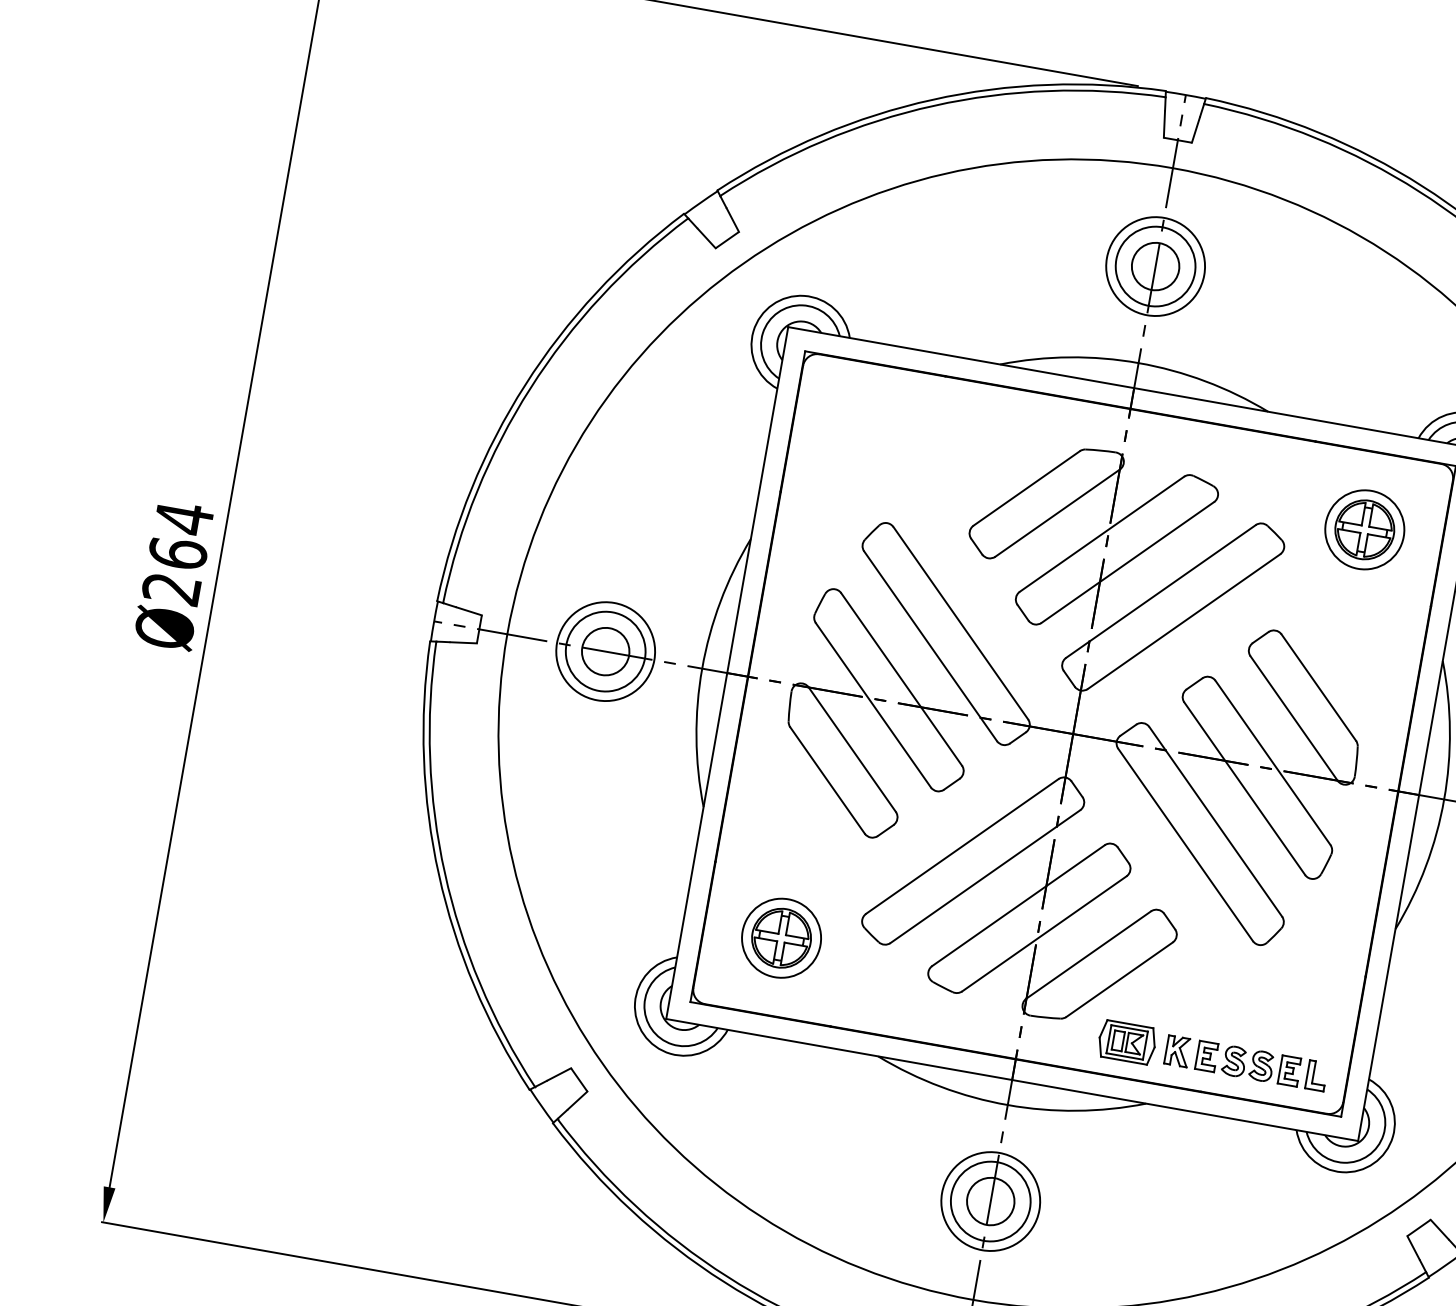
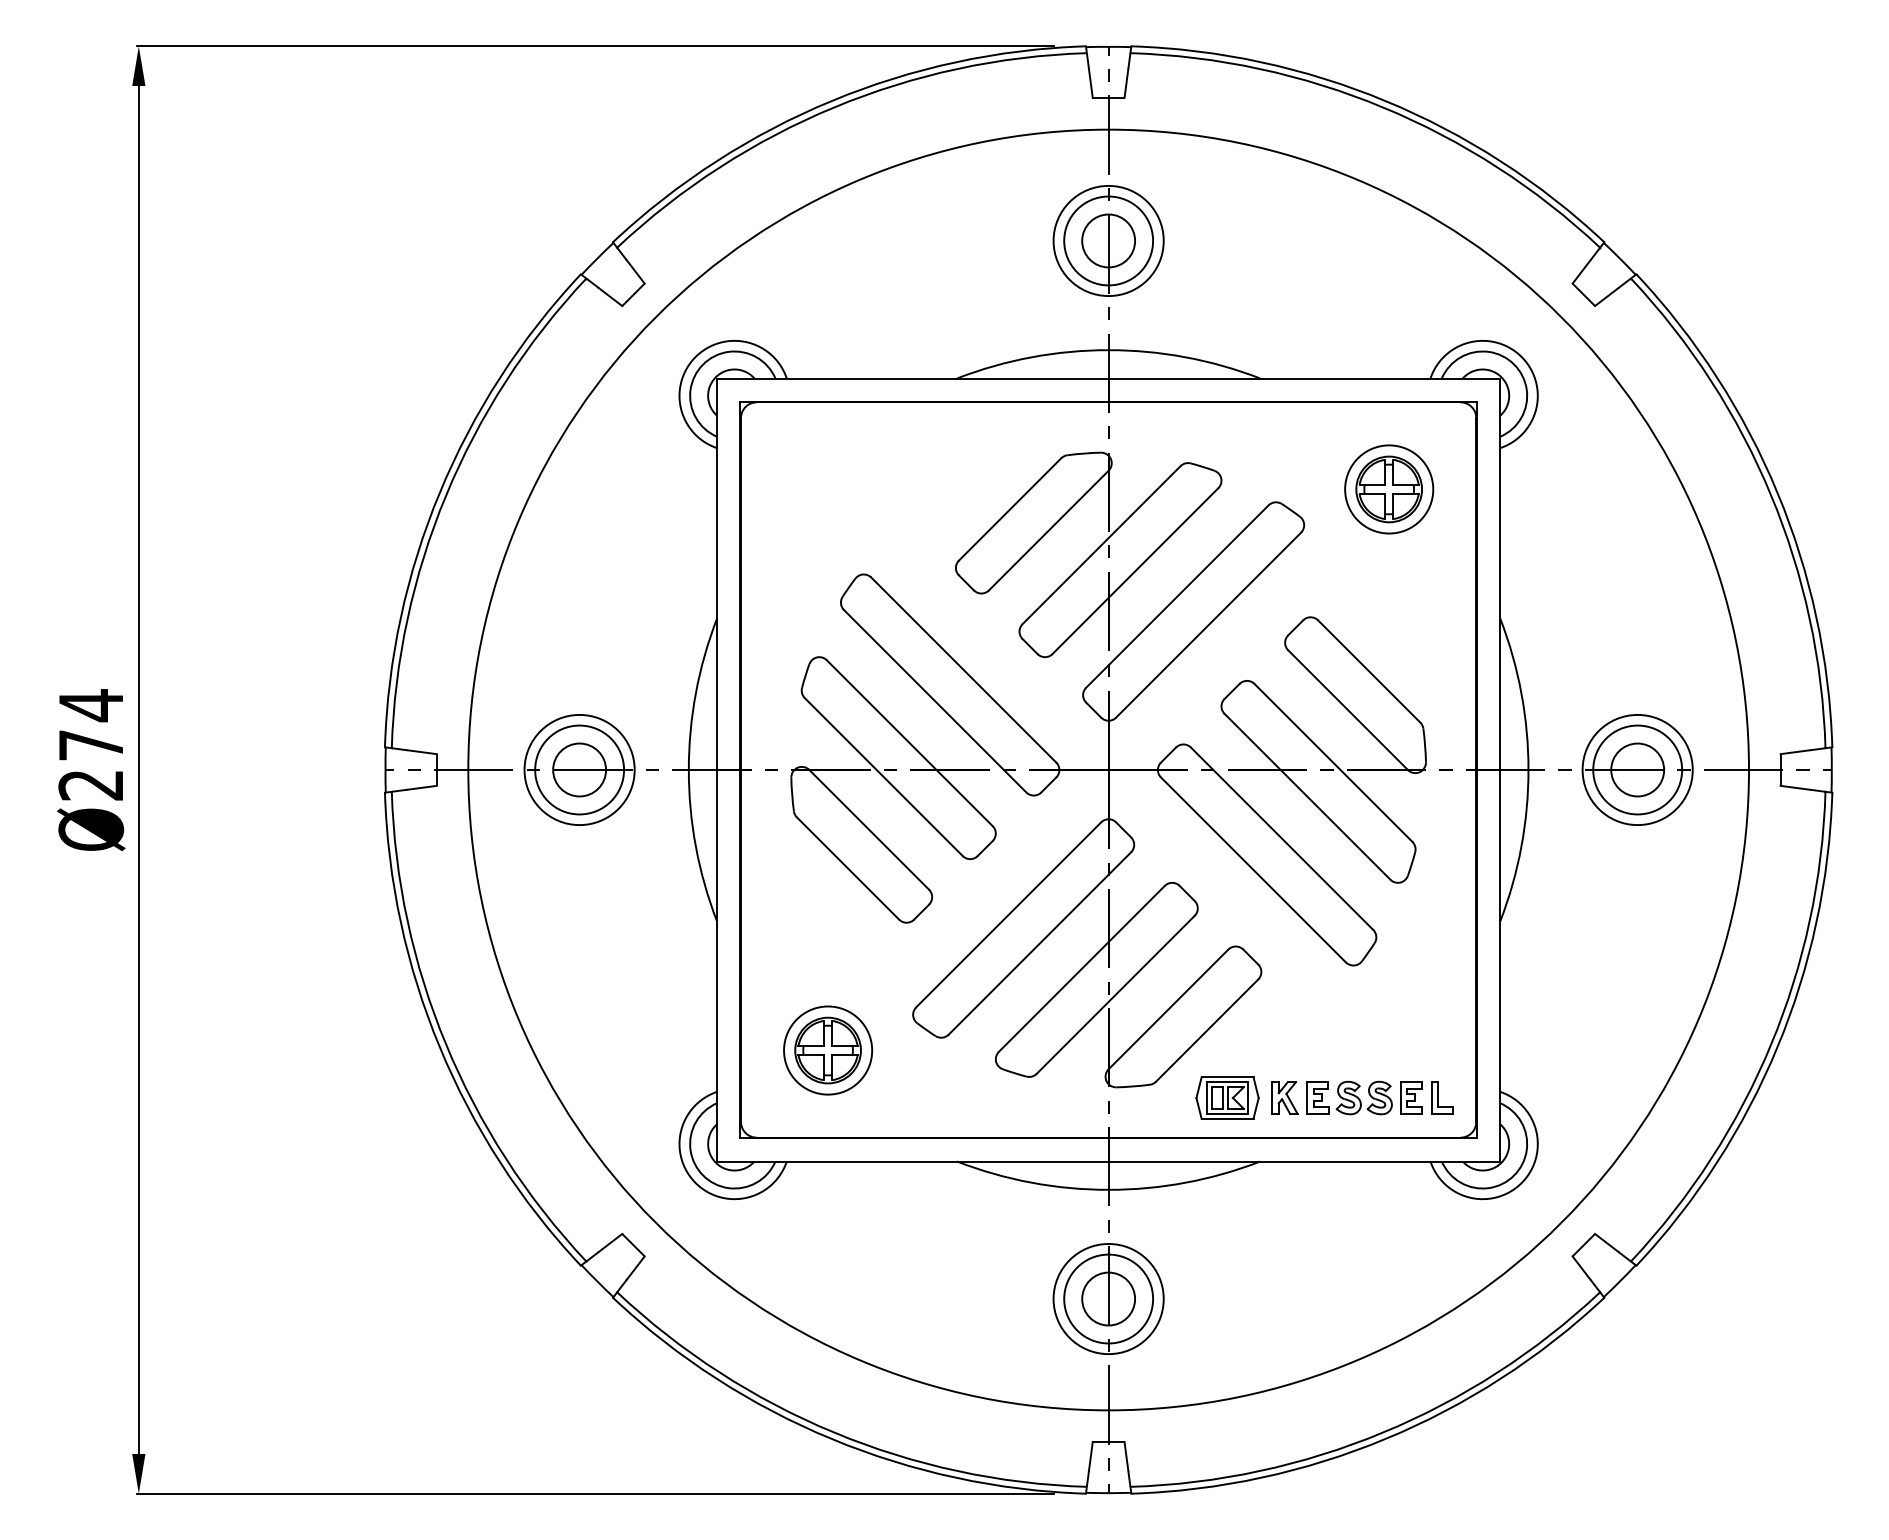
text: (178, 553) -> (91, 744), Ø264 -> Ø274

